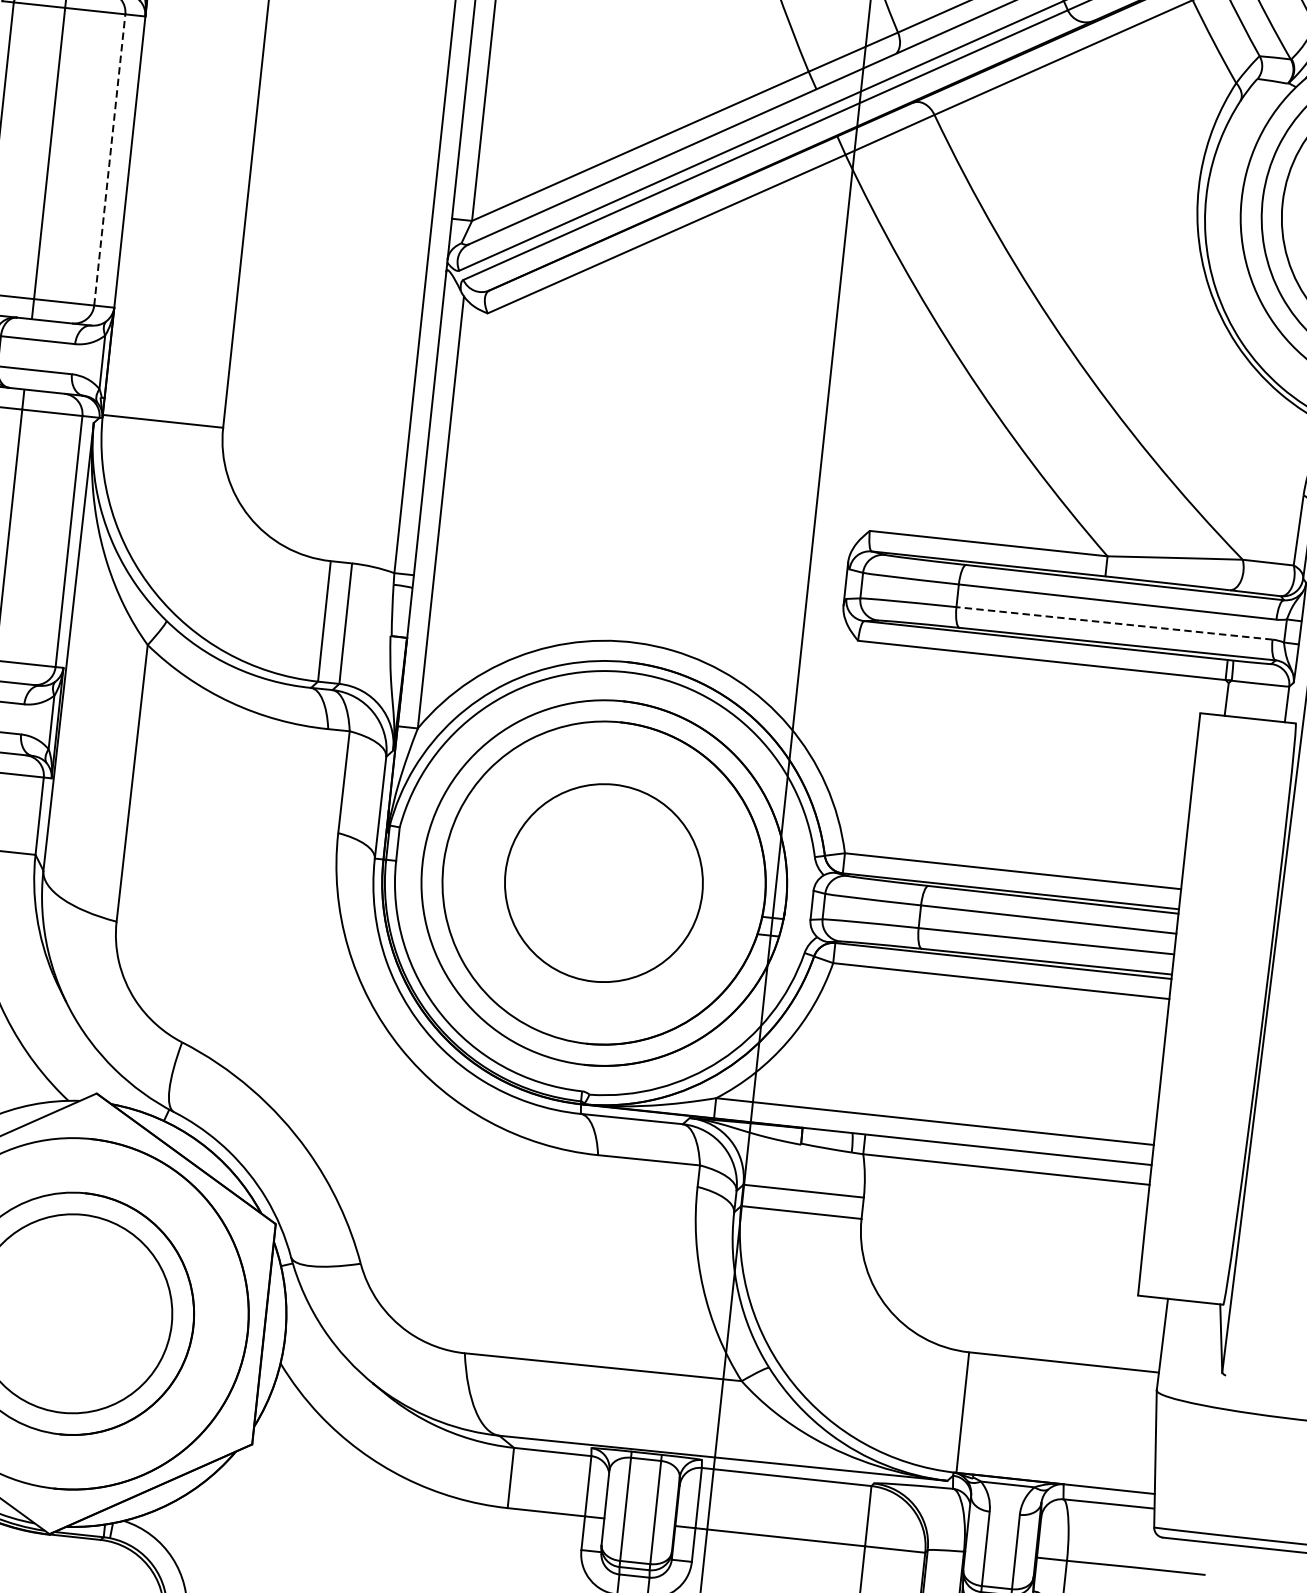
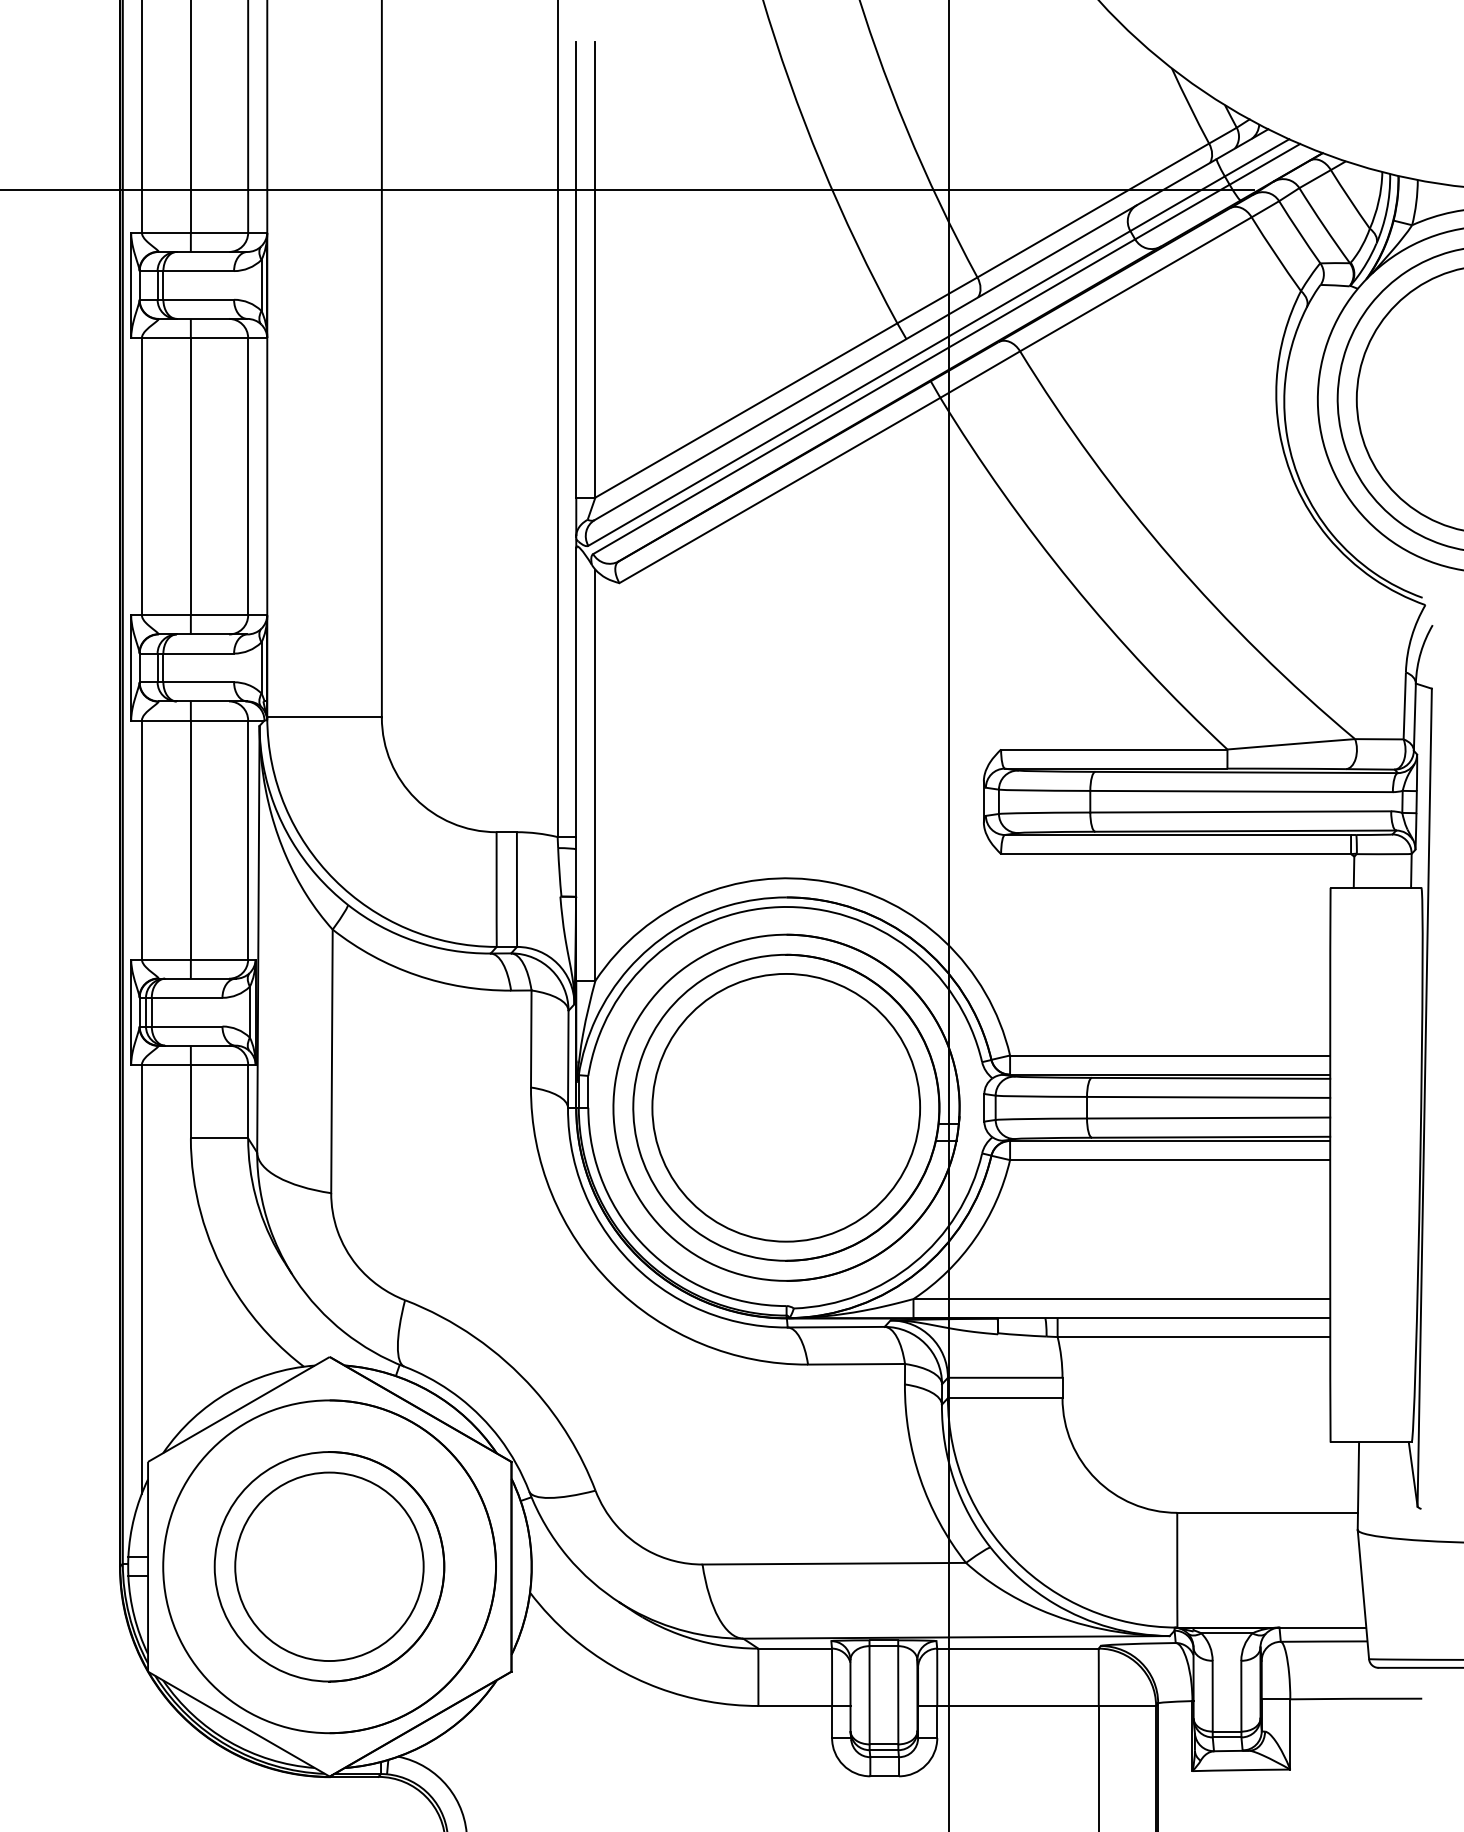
line: (110, 159) -> (248, 476), dashed -> solid
line: (1114, 622) -> (1240, 811), dashed -> solid
part: (603, 882) -> (785, 1107), size x1.43

